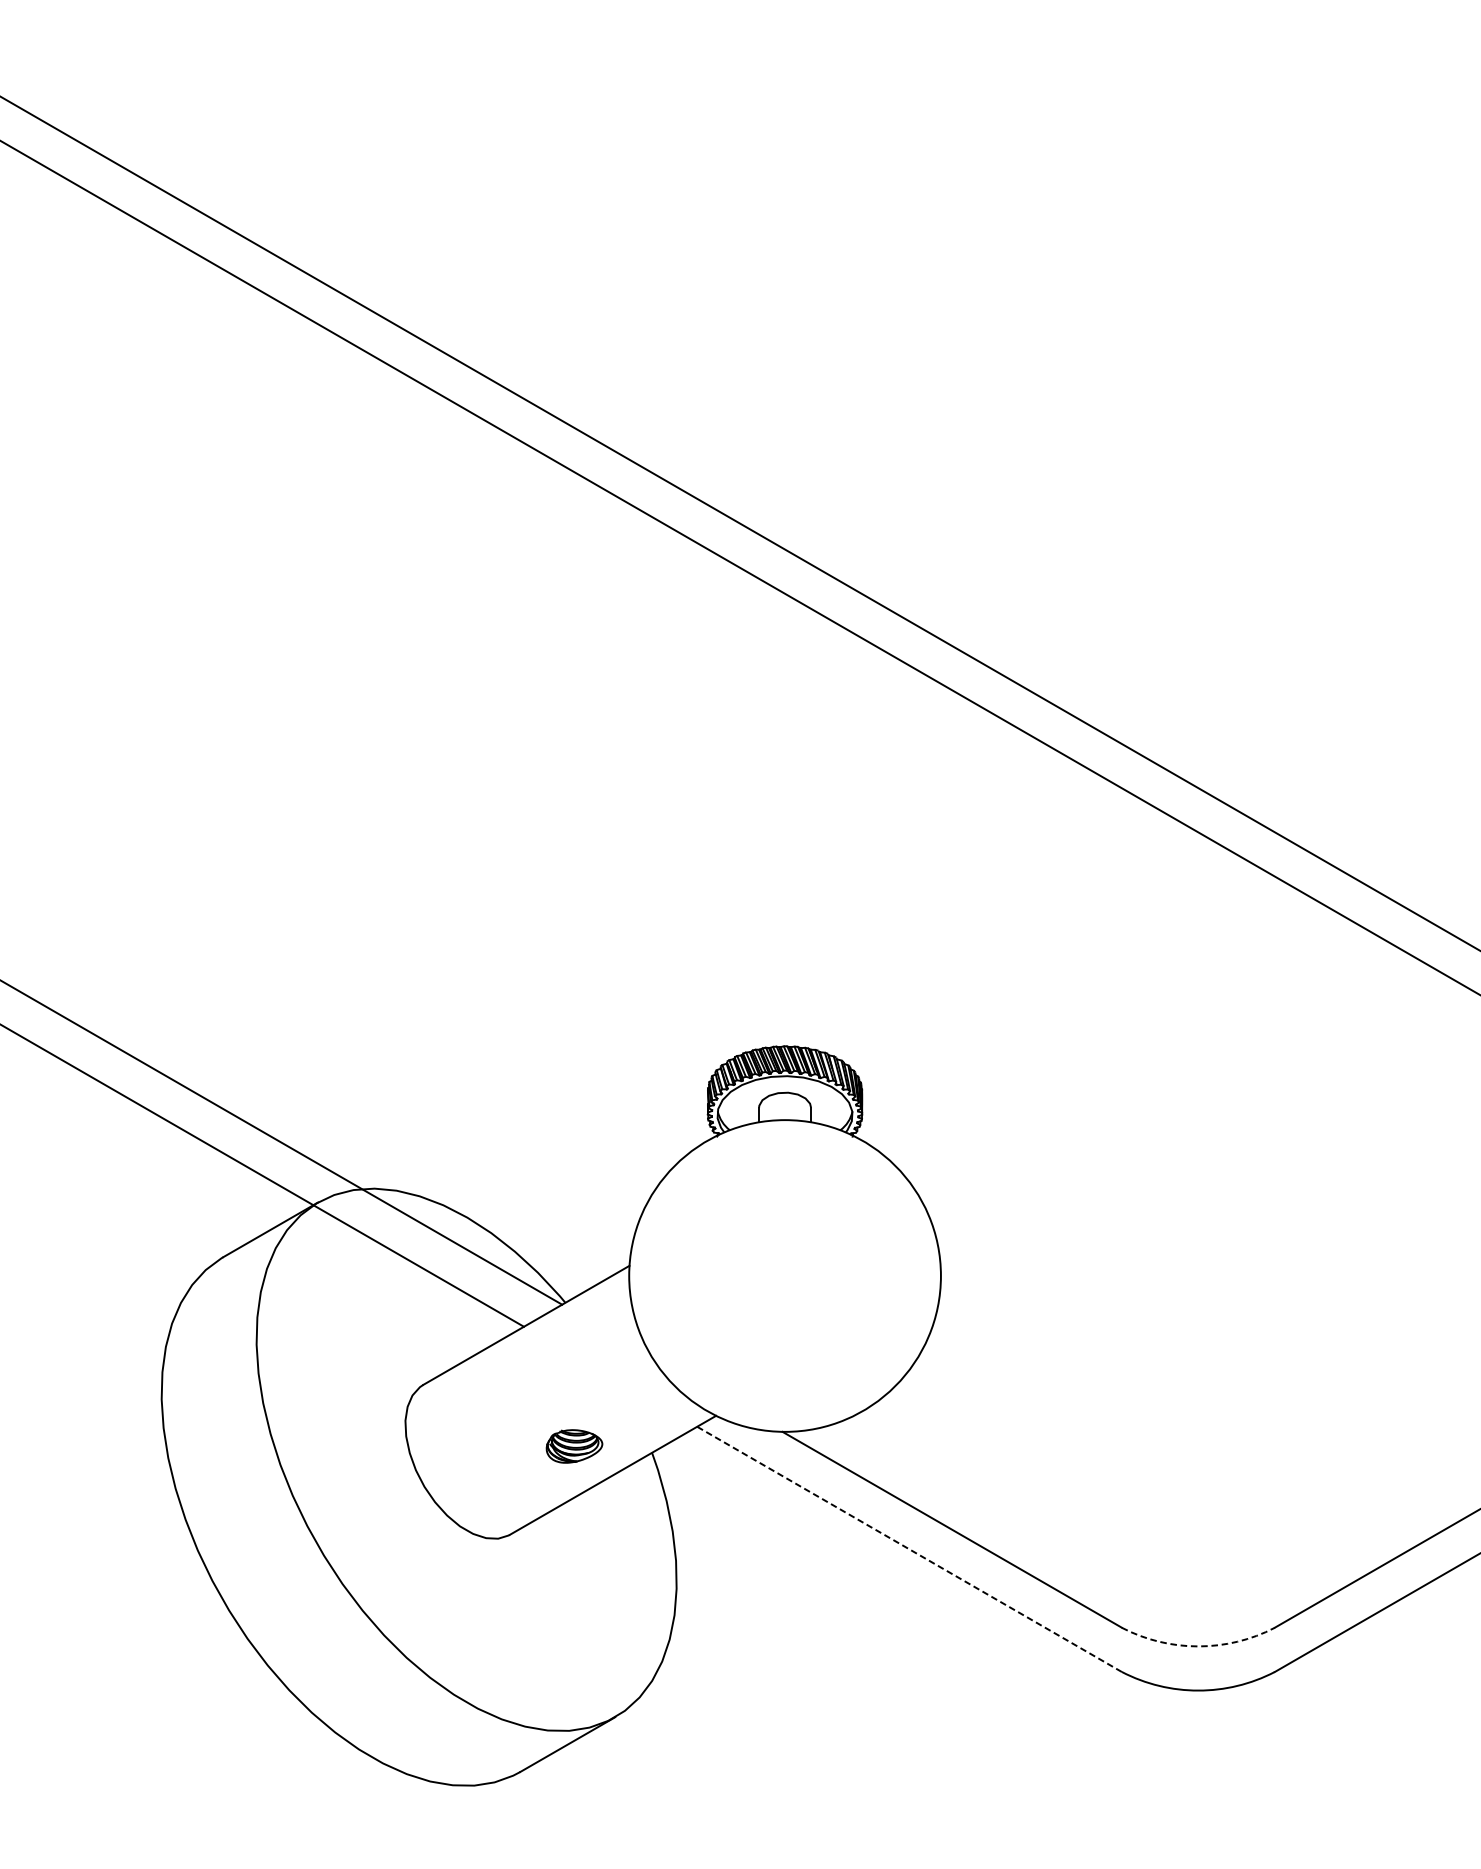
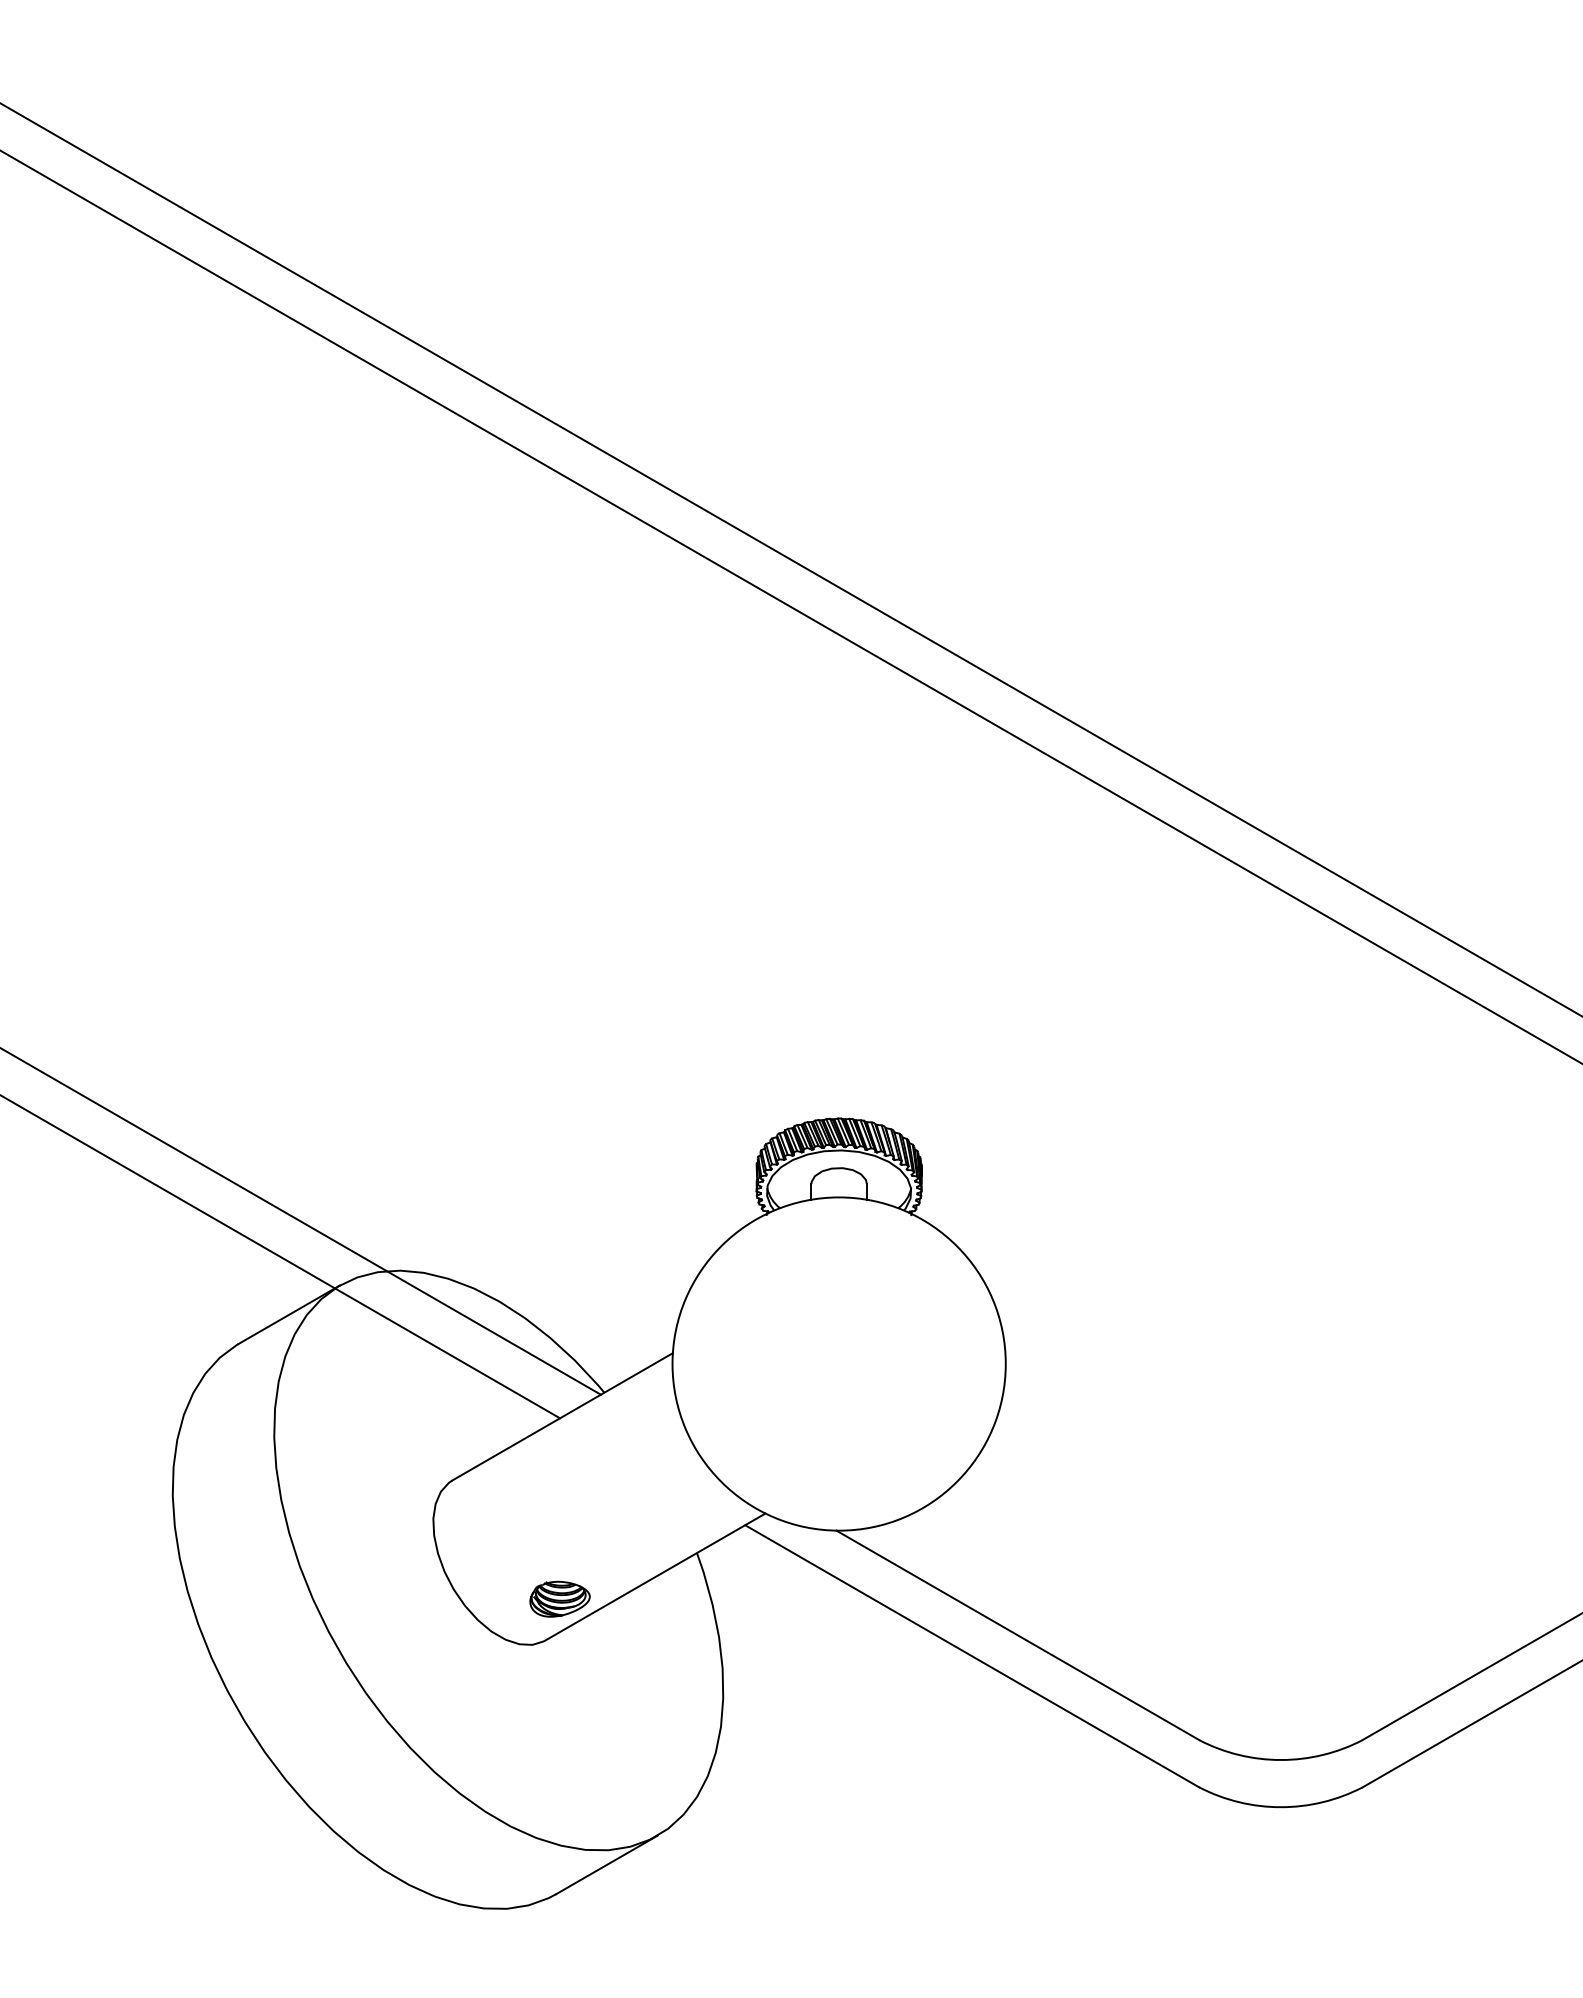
part: (573, 1445) -> (559, 1598), moved
line: (908, 1549) -> (971, 1656), dashed -> solid
arc: (1197, 1646) -> (1280, 1760), dashed -> solid

